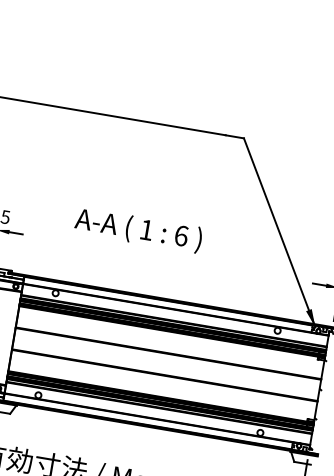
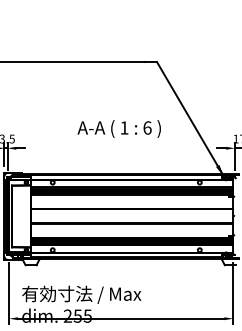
text: (137, 229) -> (118, 128), moved

